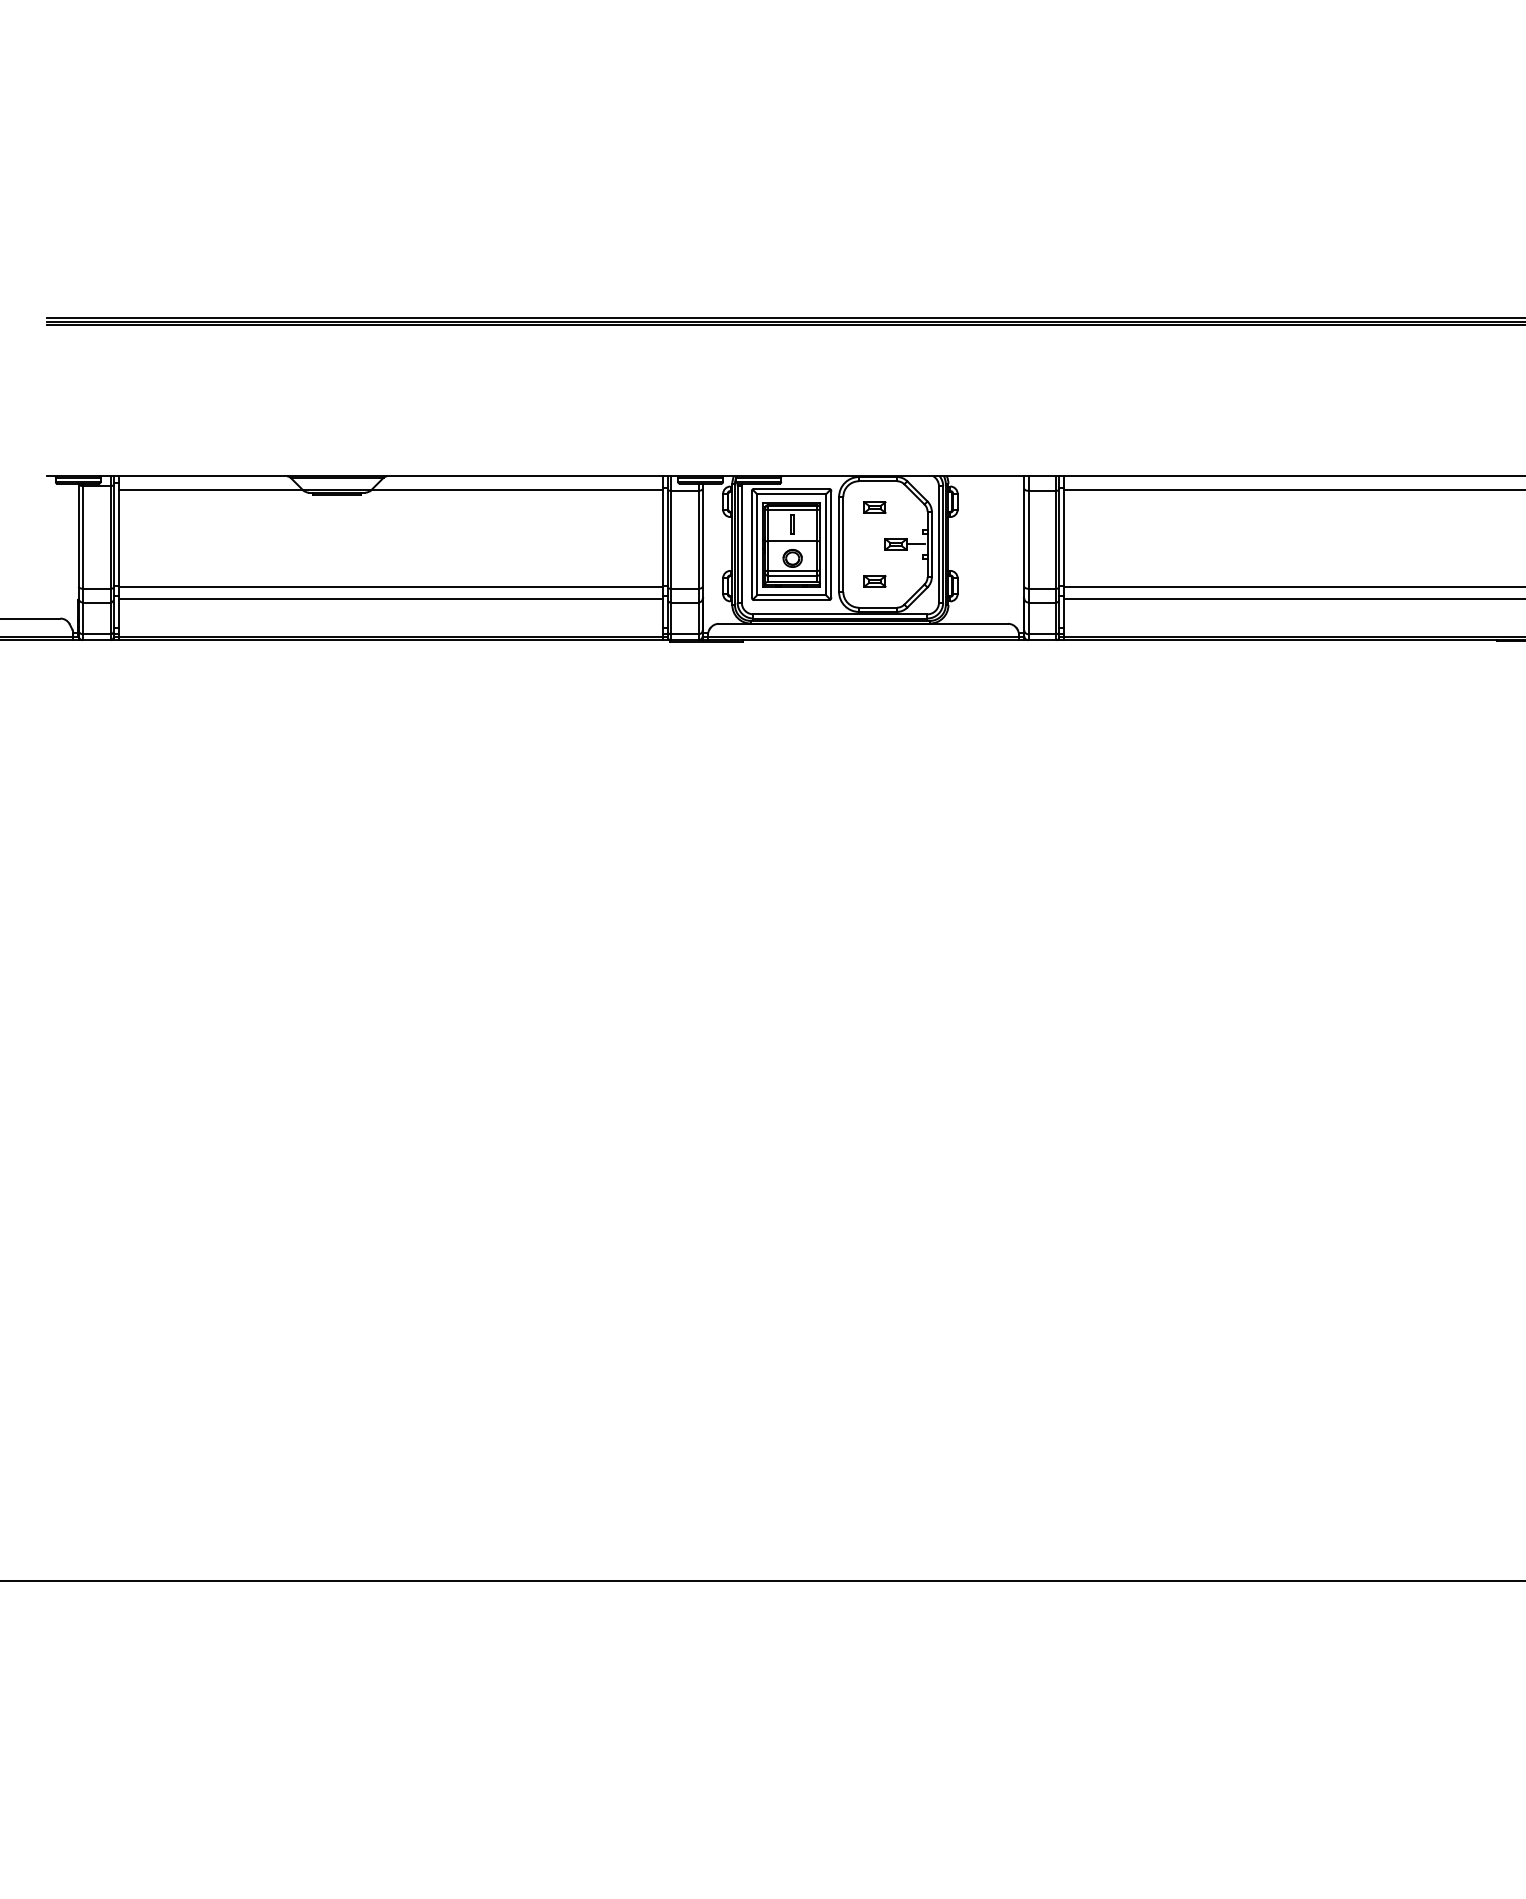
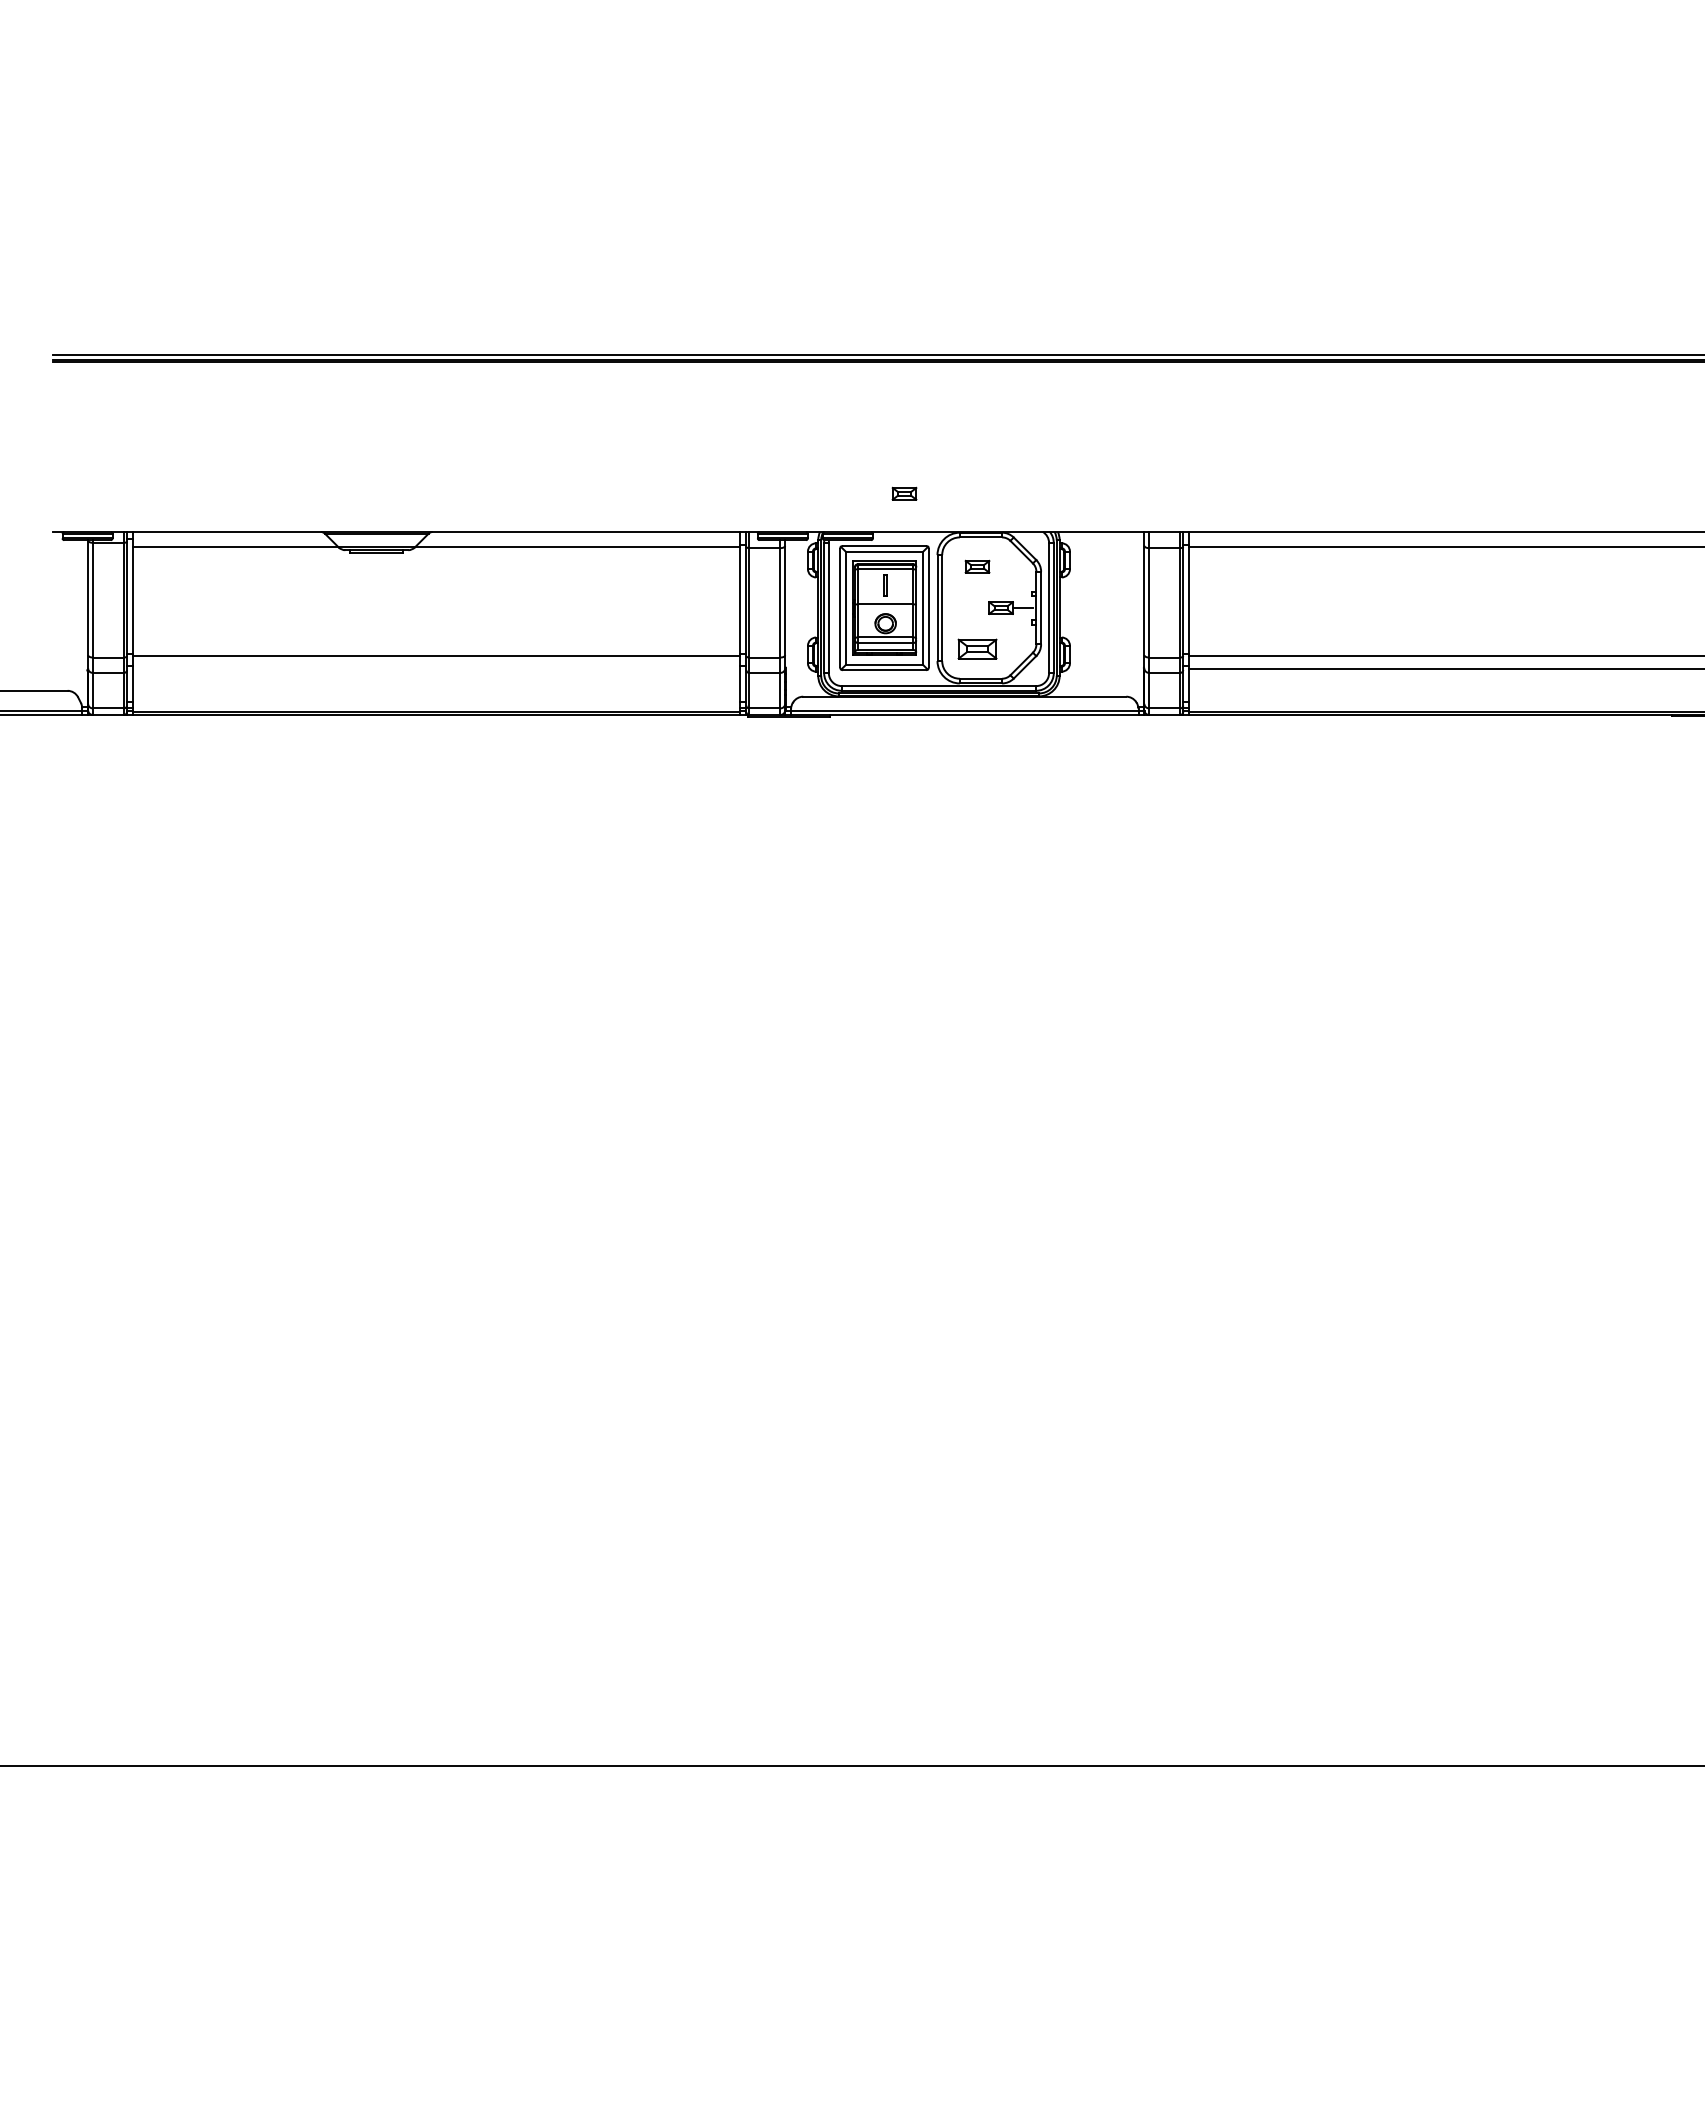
part: (809, 441) -> (904, 493), added
part: (874, 581) -> (977, 649), size x1.6
line: (390, 599) -> (436, 669), removed

